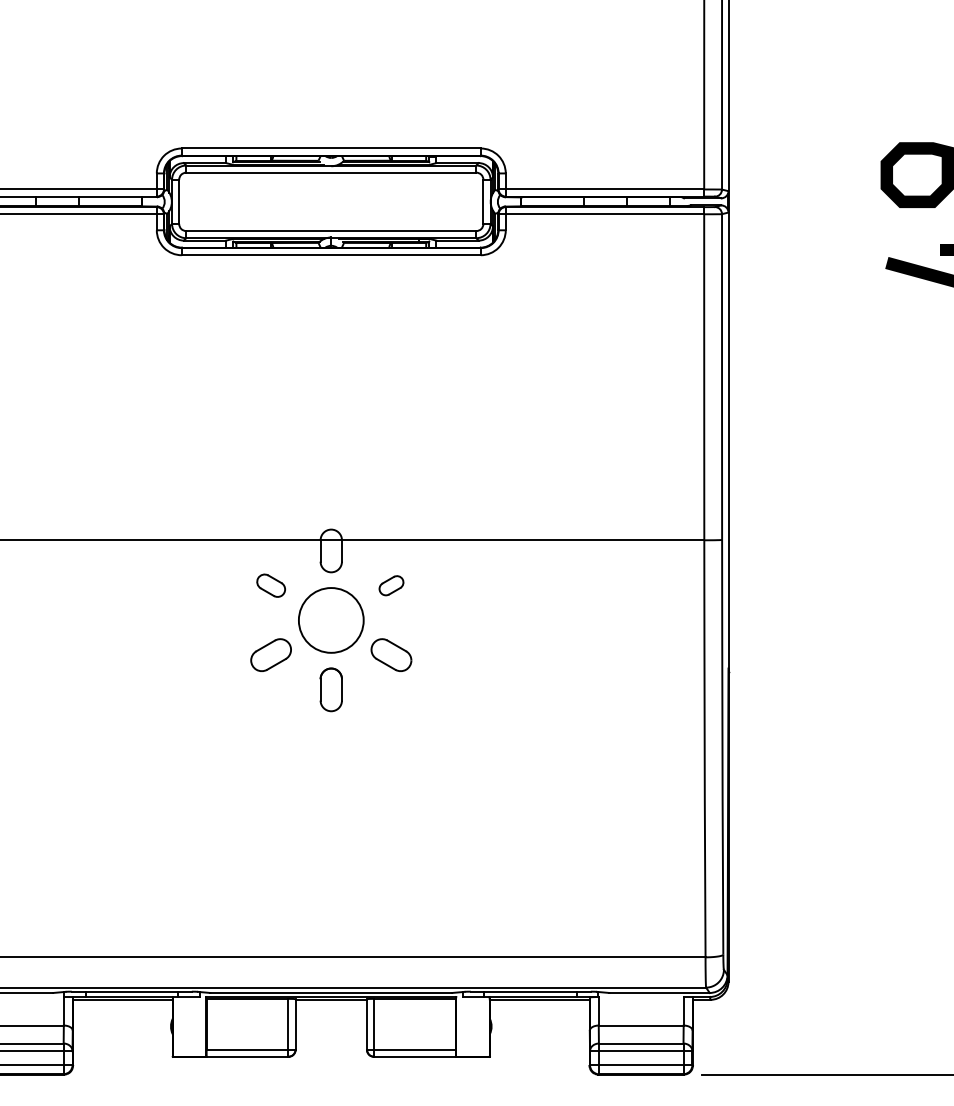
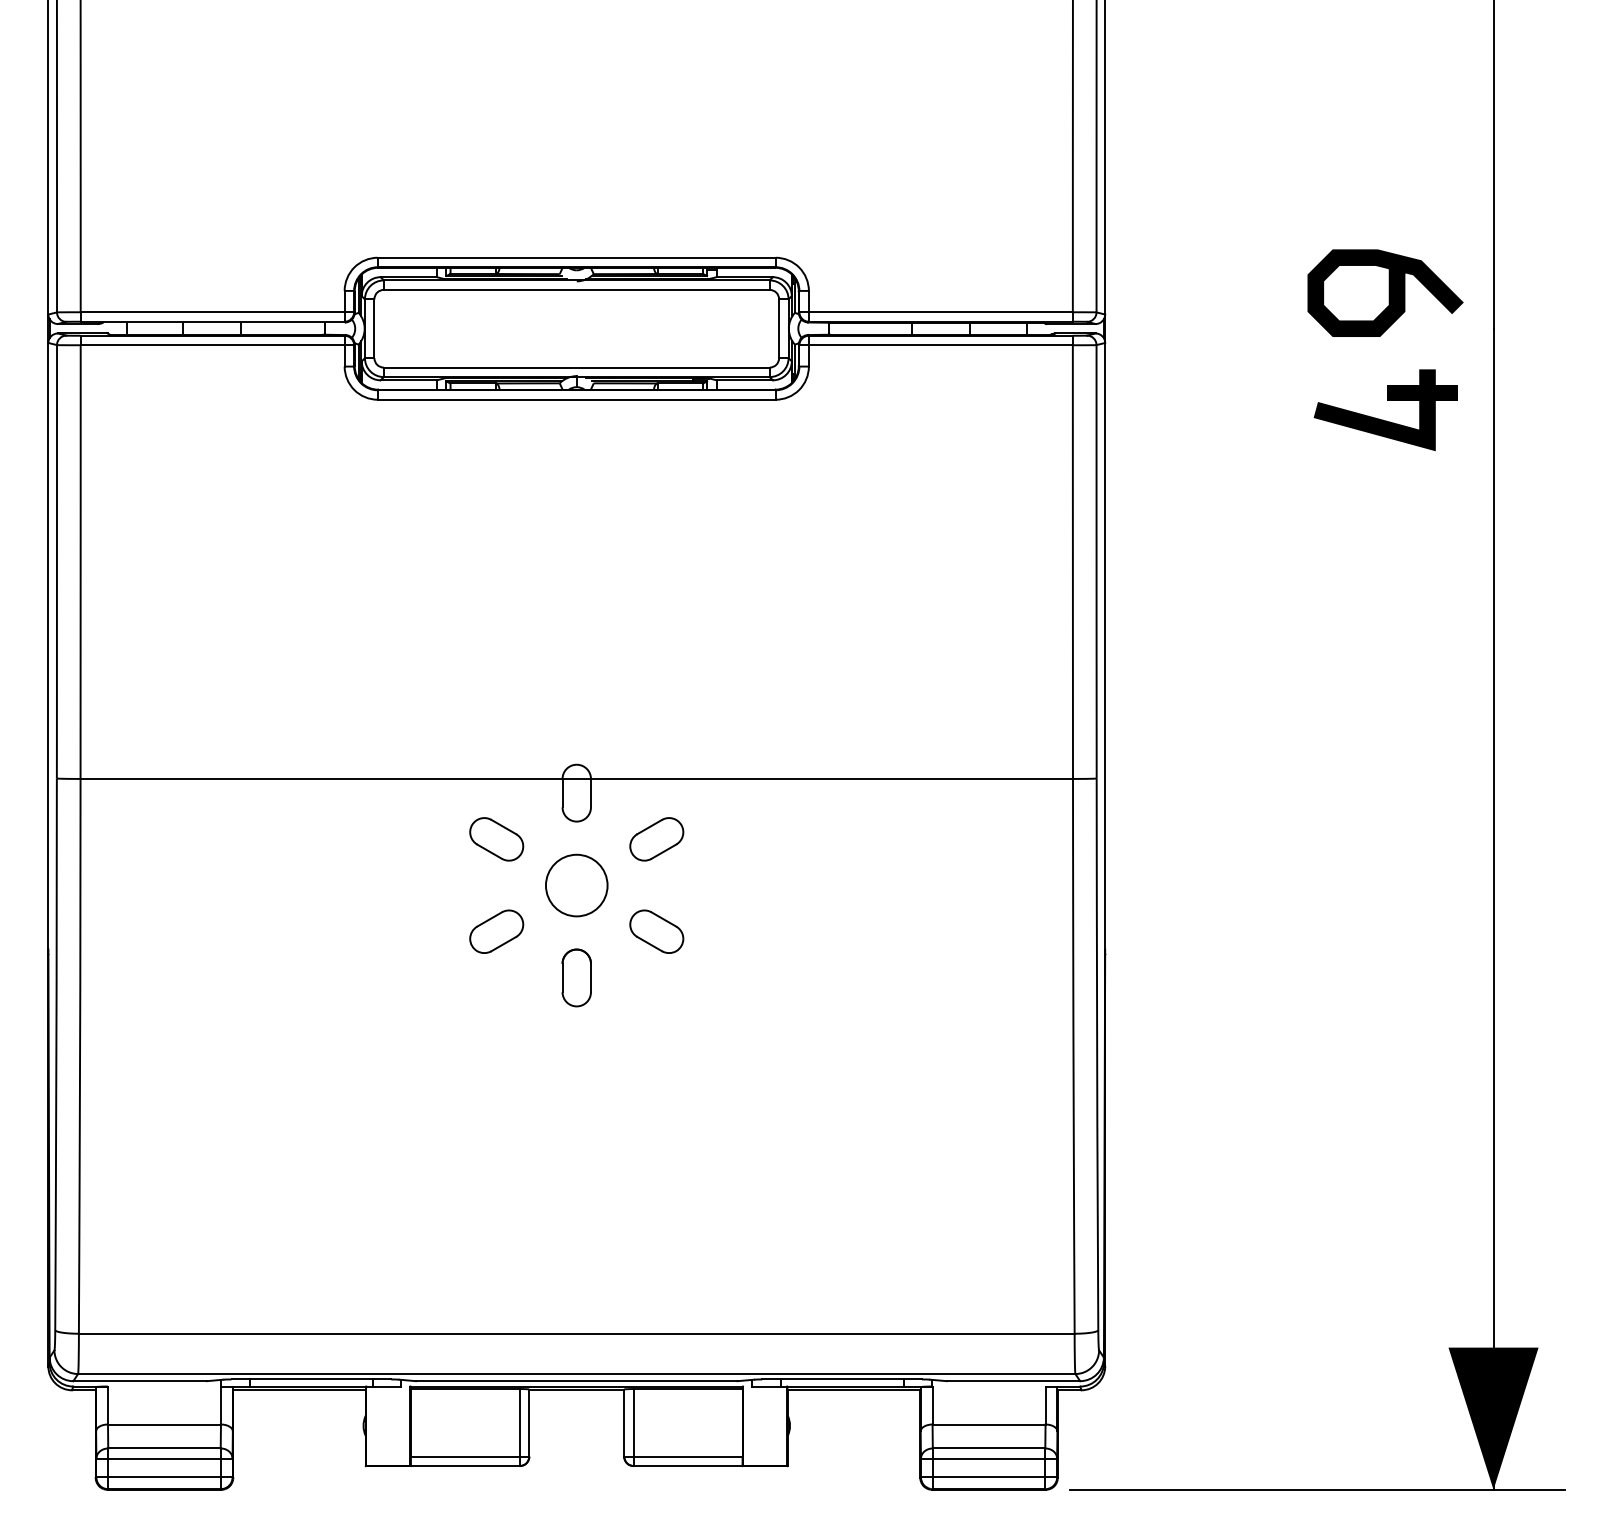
part: (270, 585) -> (496, 839), size x1.43
part: (391, 585) -> (656, 839), size x1.67
circle: (331, 620) -> (576, 885), size x0.71

